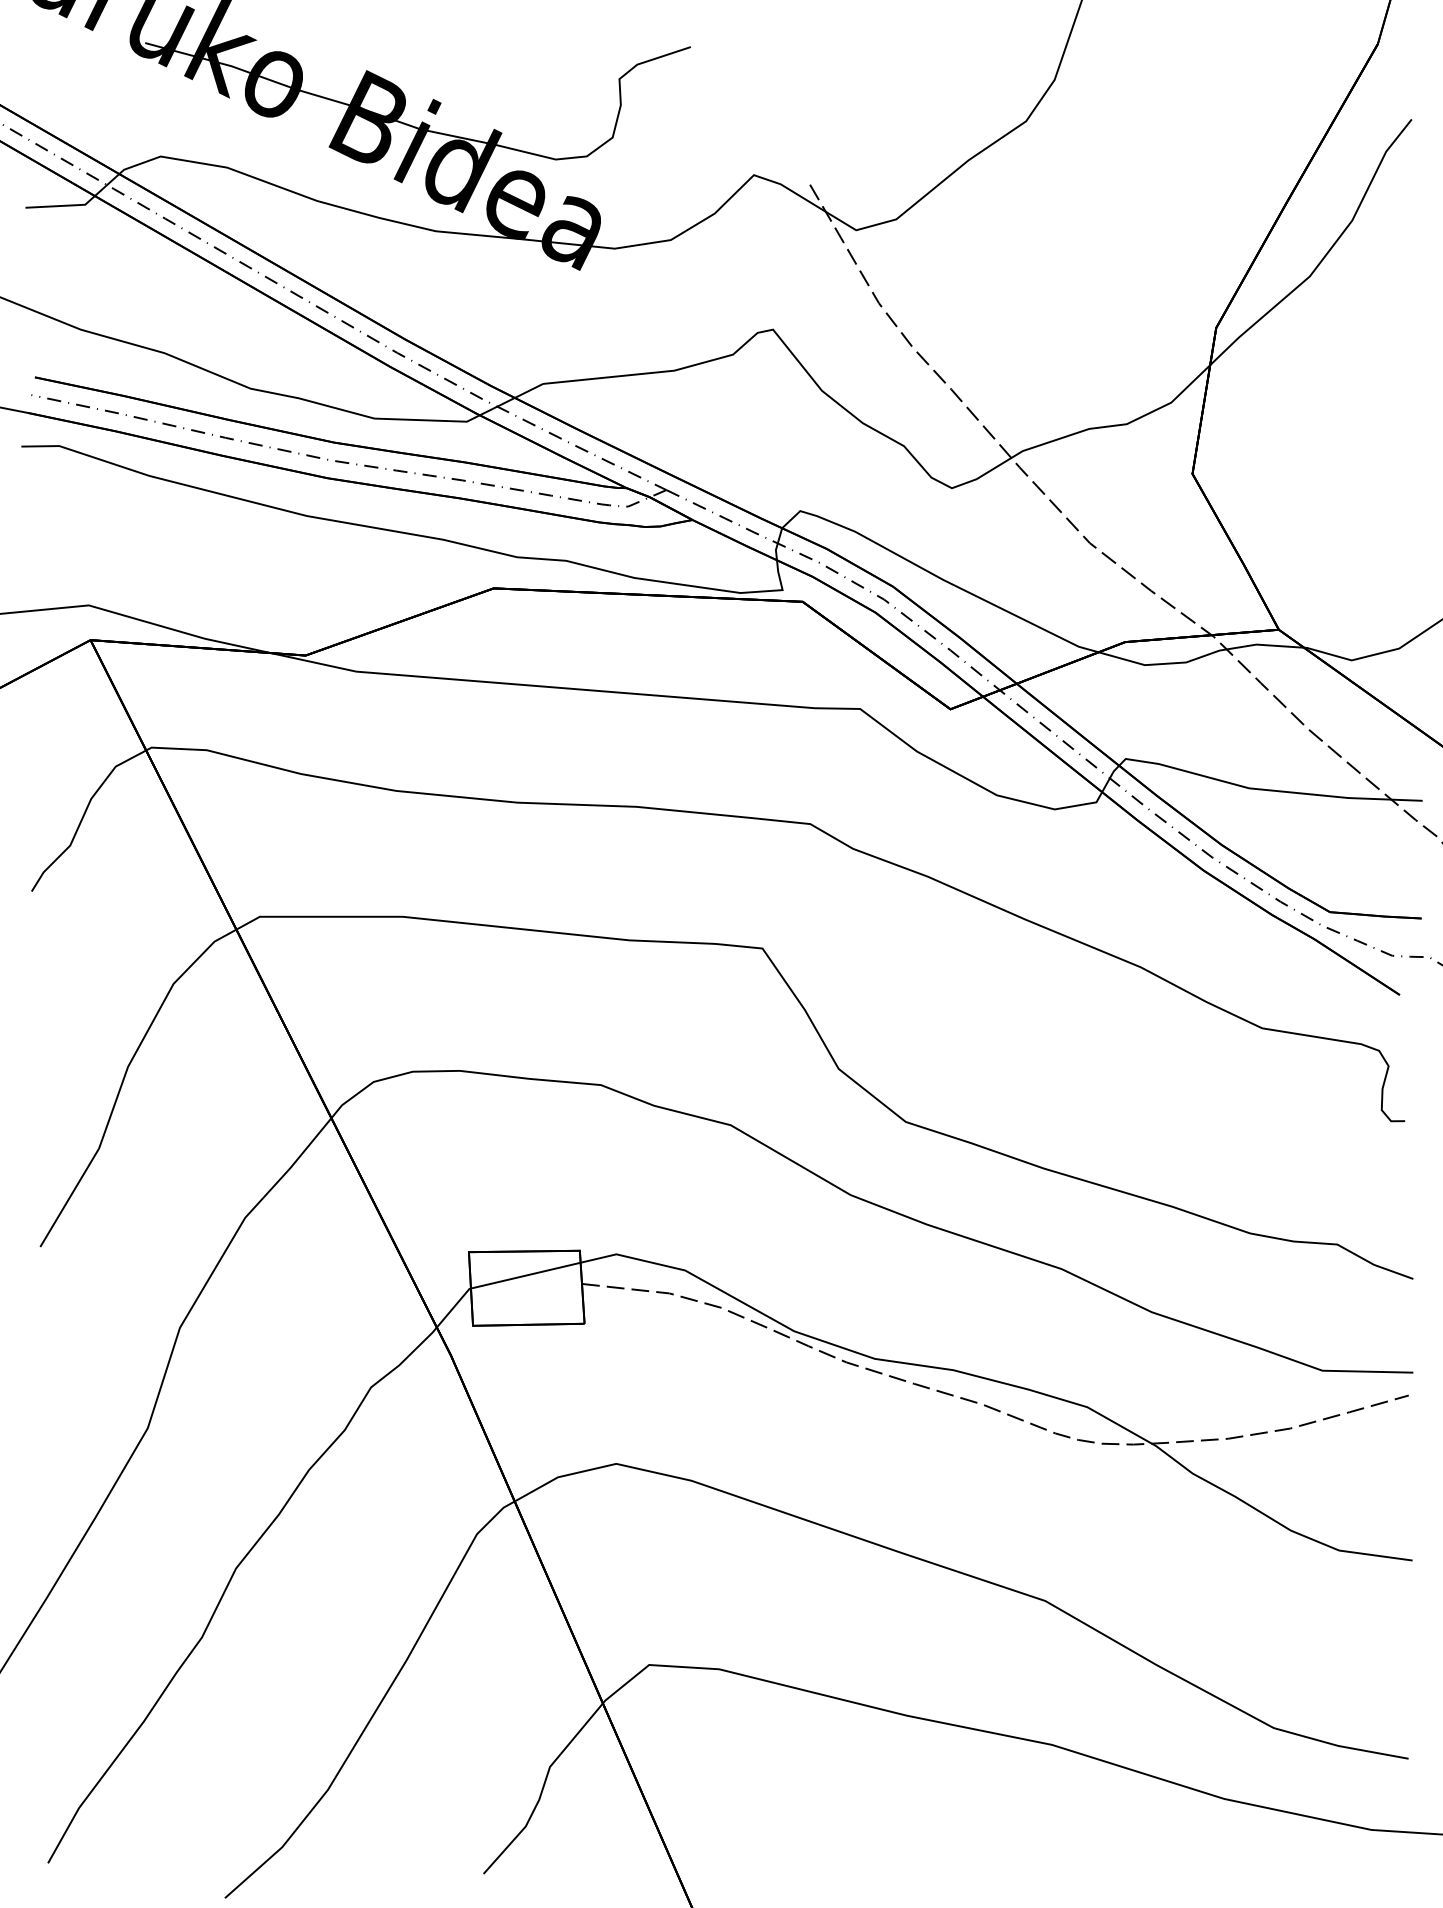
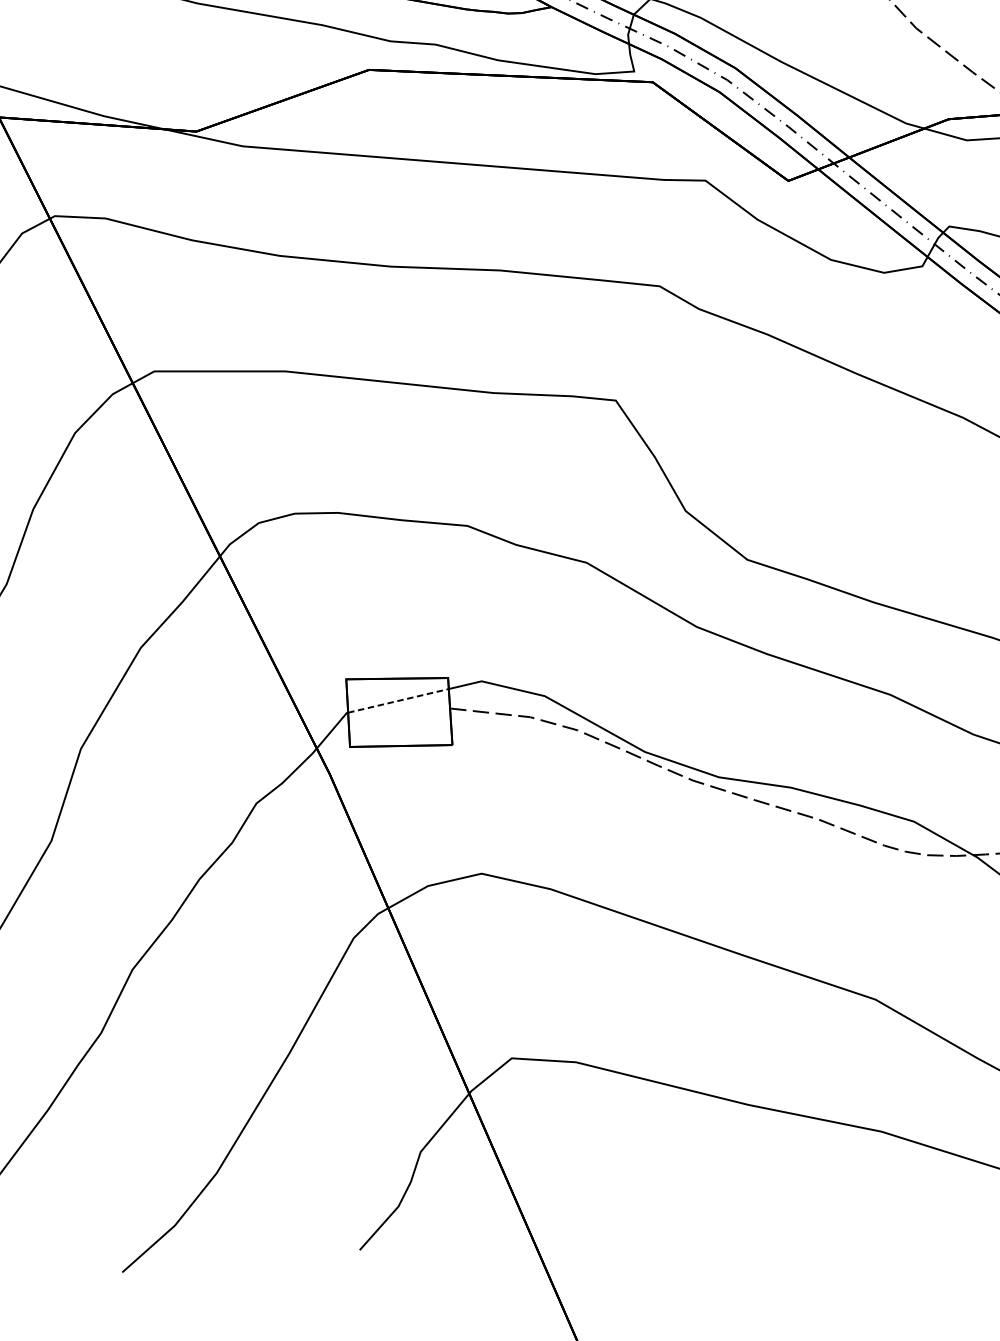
line: (526, 1275) -> (399, 700), solid -> dashed

